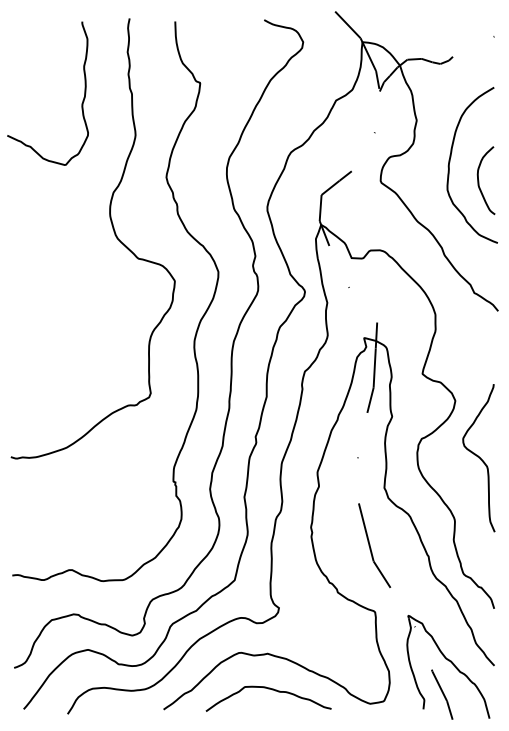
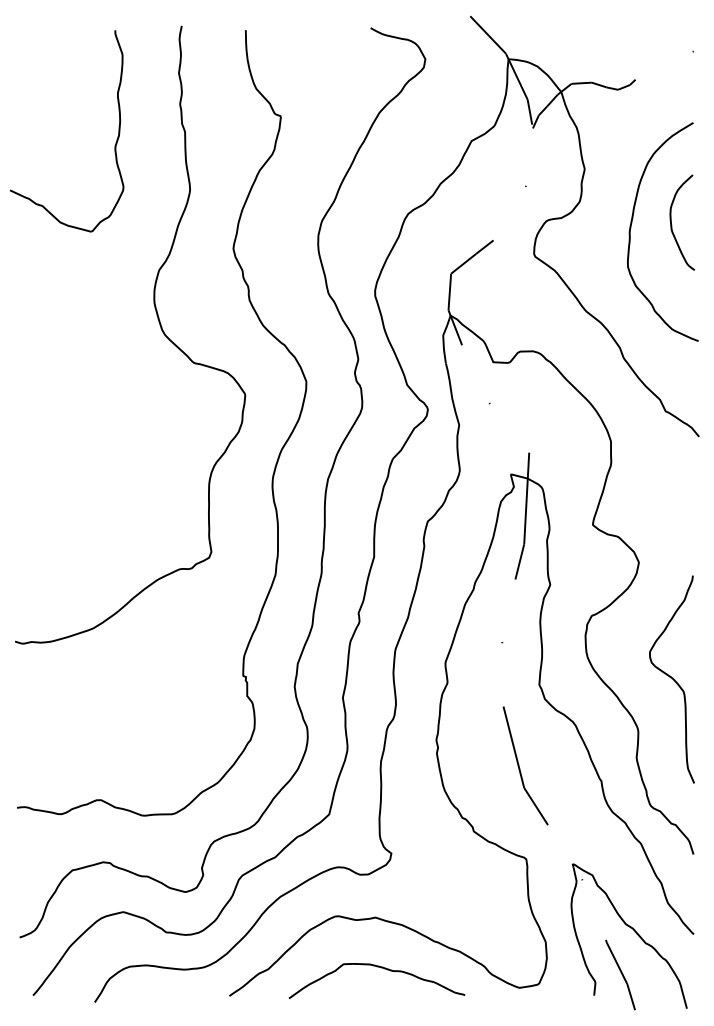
curve: (479, 180) -> (672, 222), moved
curve: (478, 457) -> (671, 678), moved

